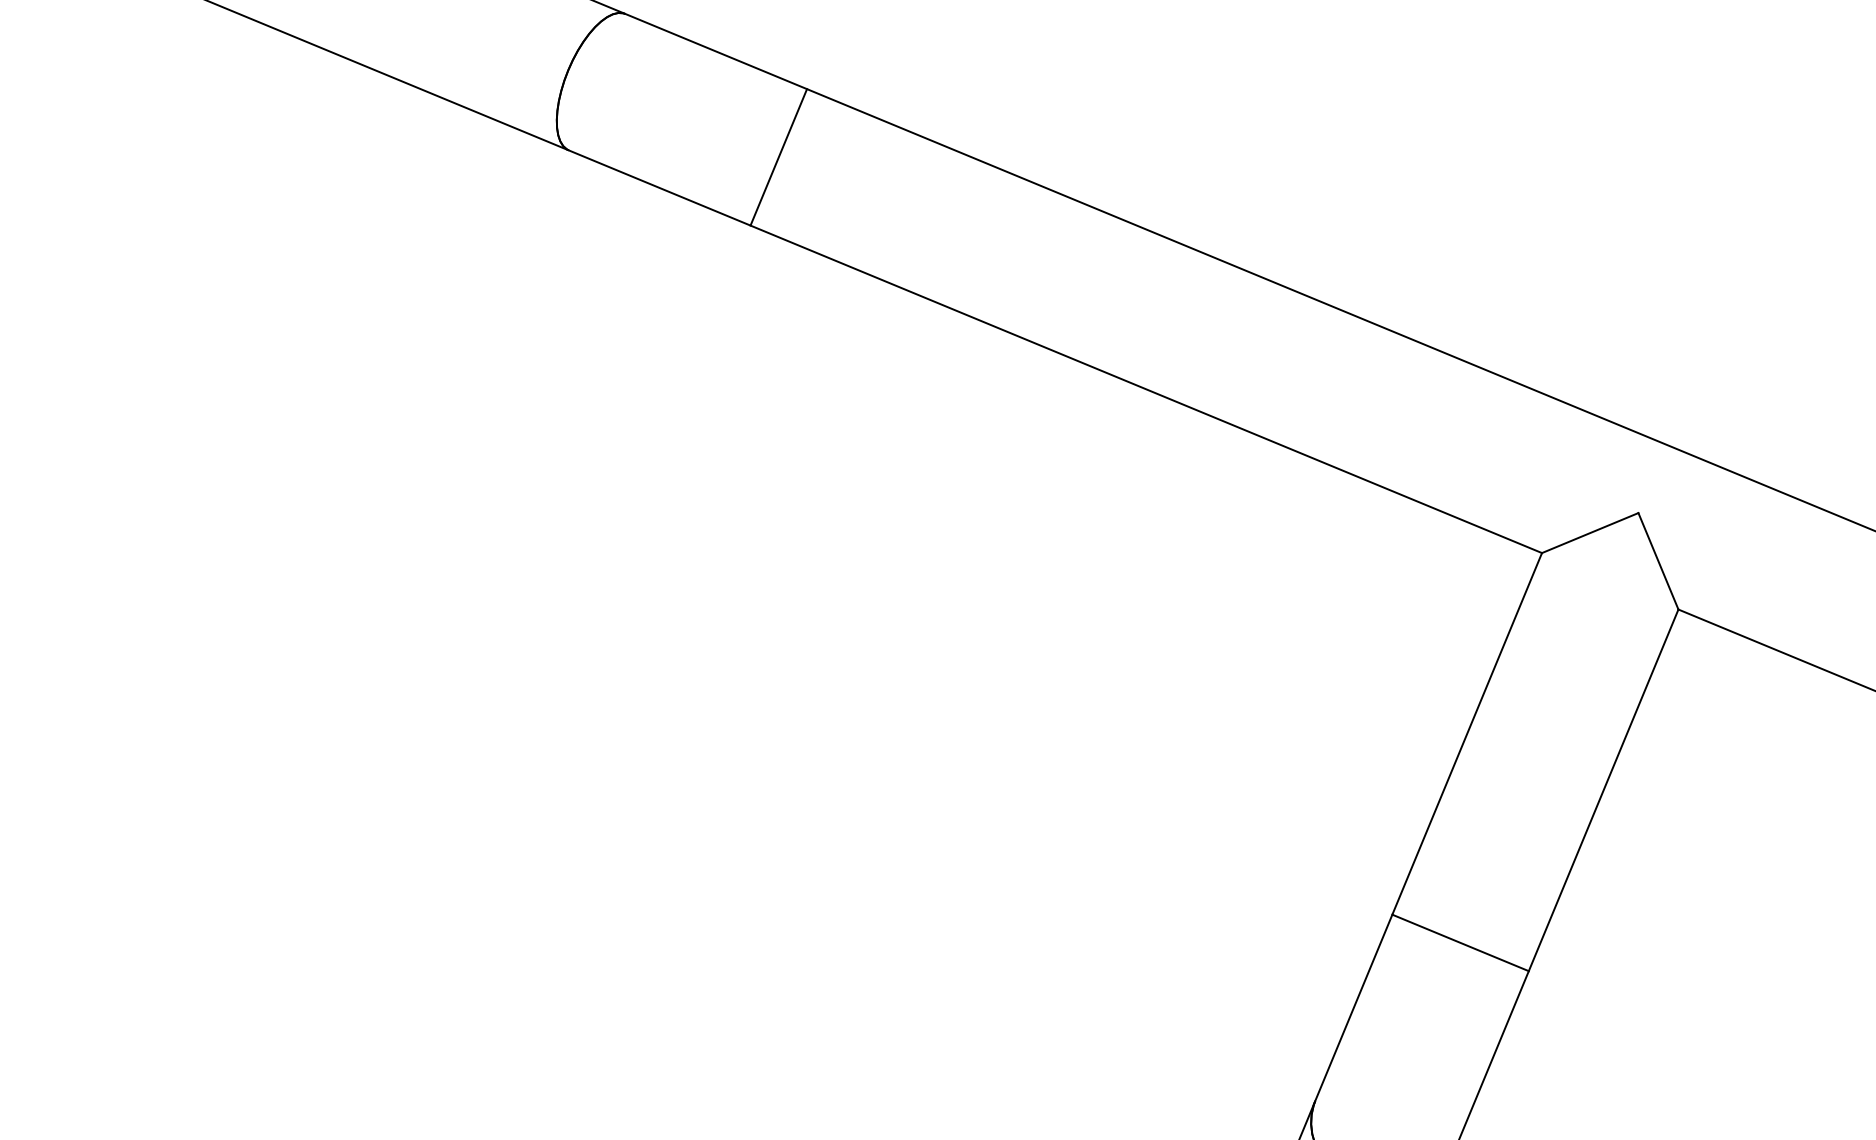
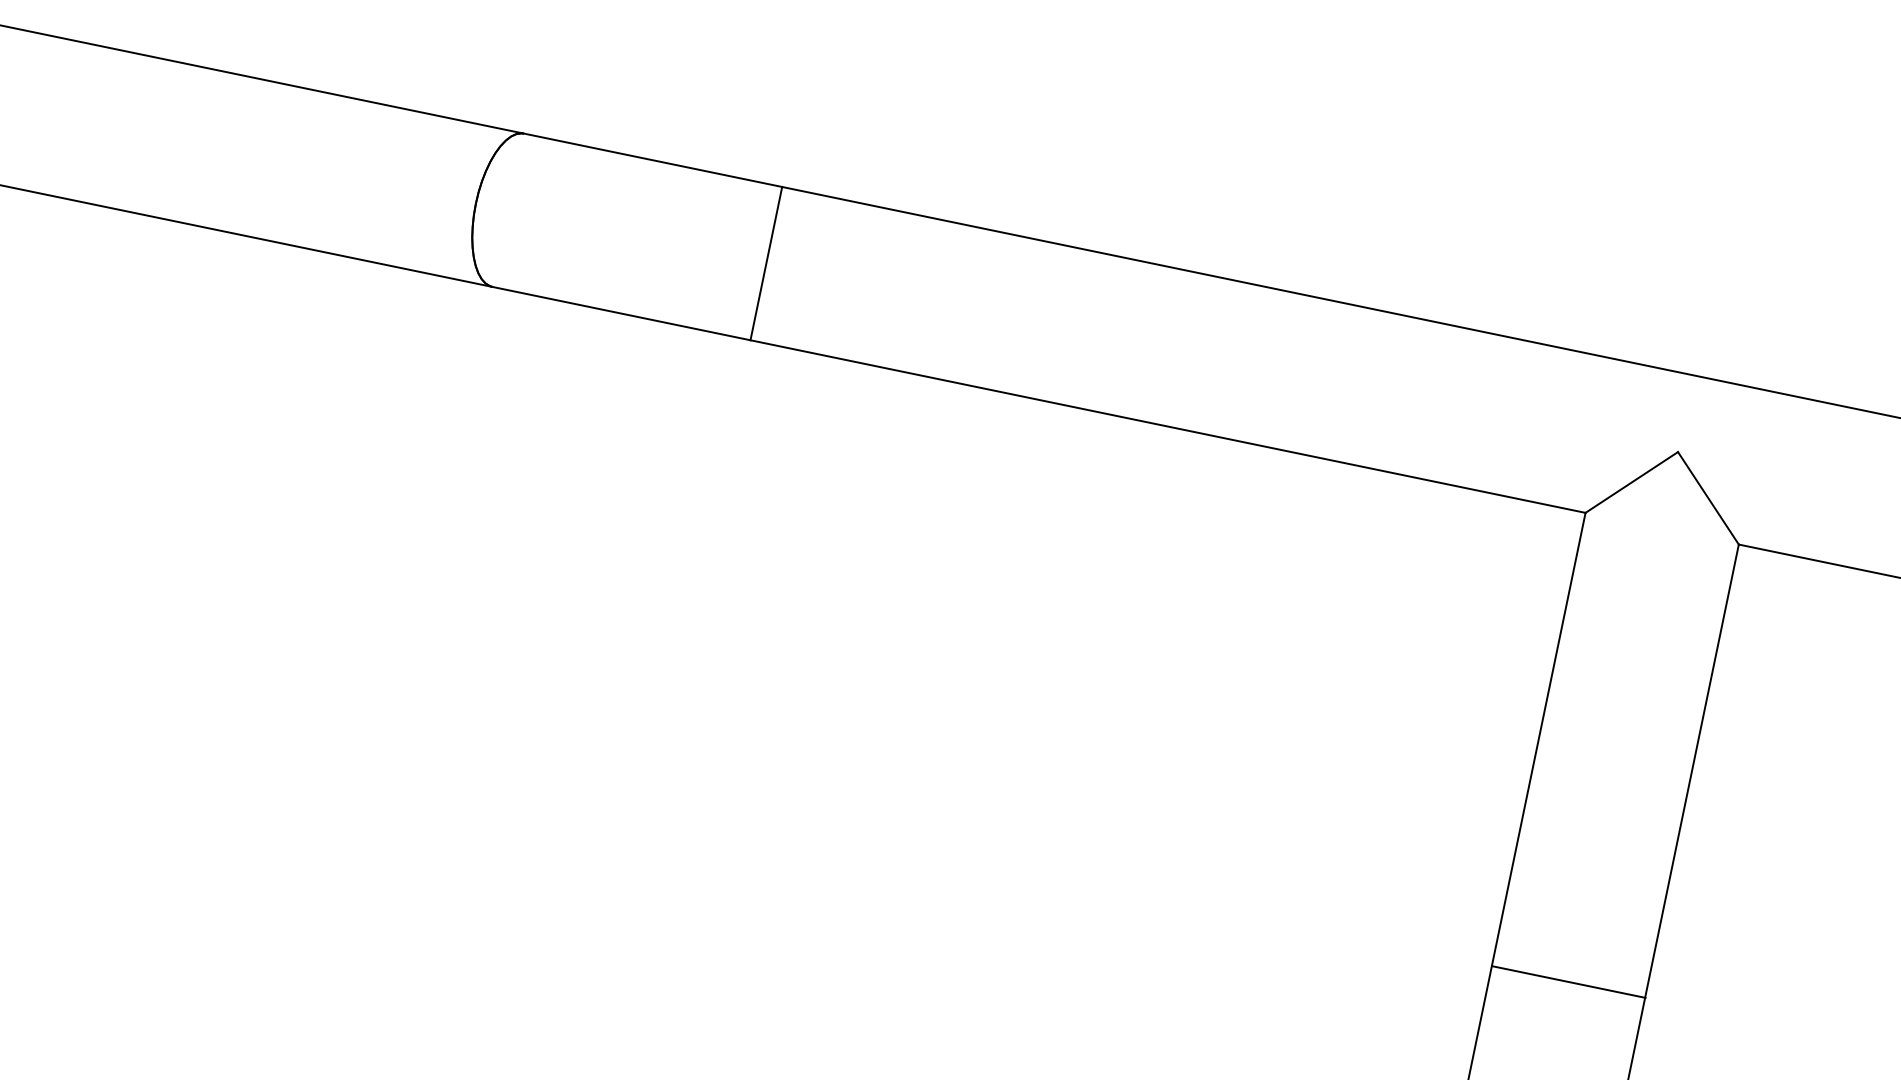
line: (778, 157) -> (766, 263), moved
line: (1460, 942) -> (1568, 981), moved

